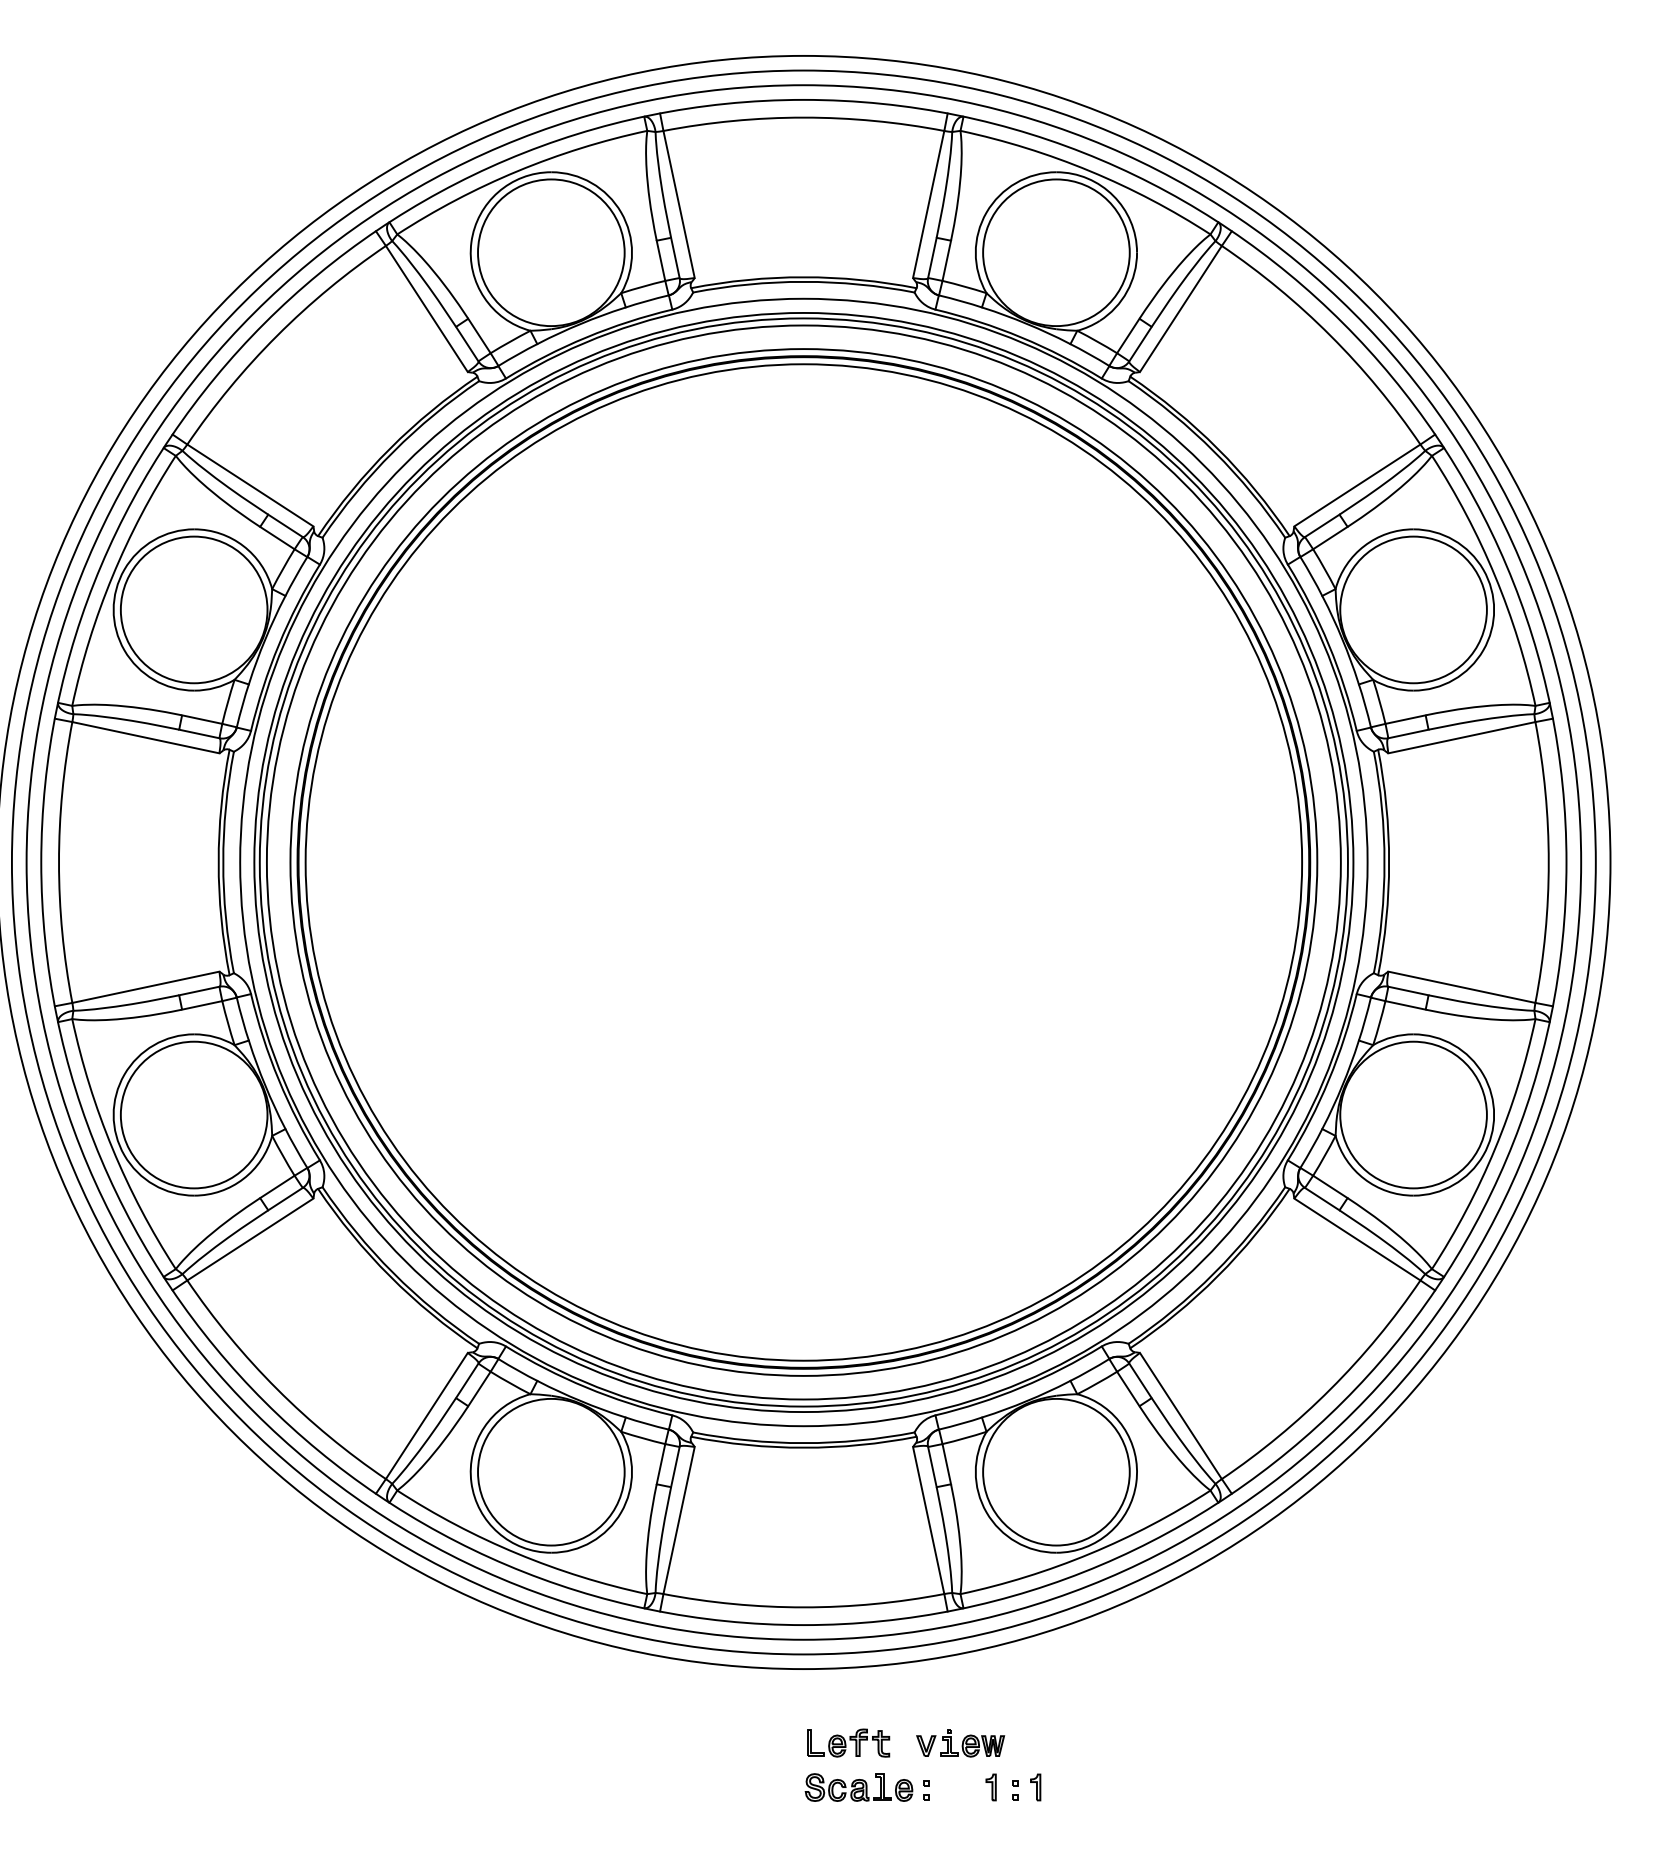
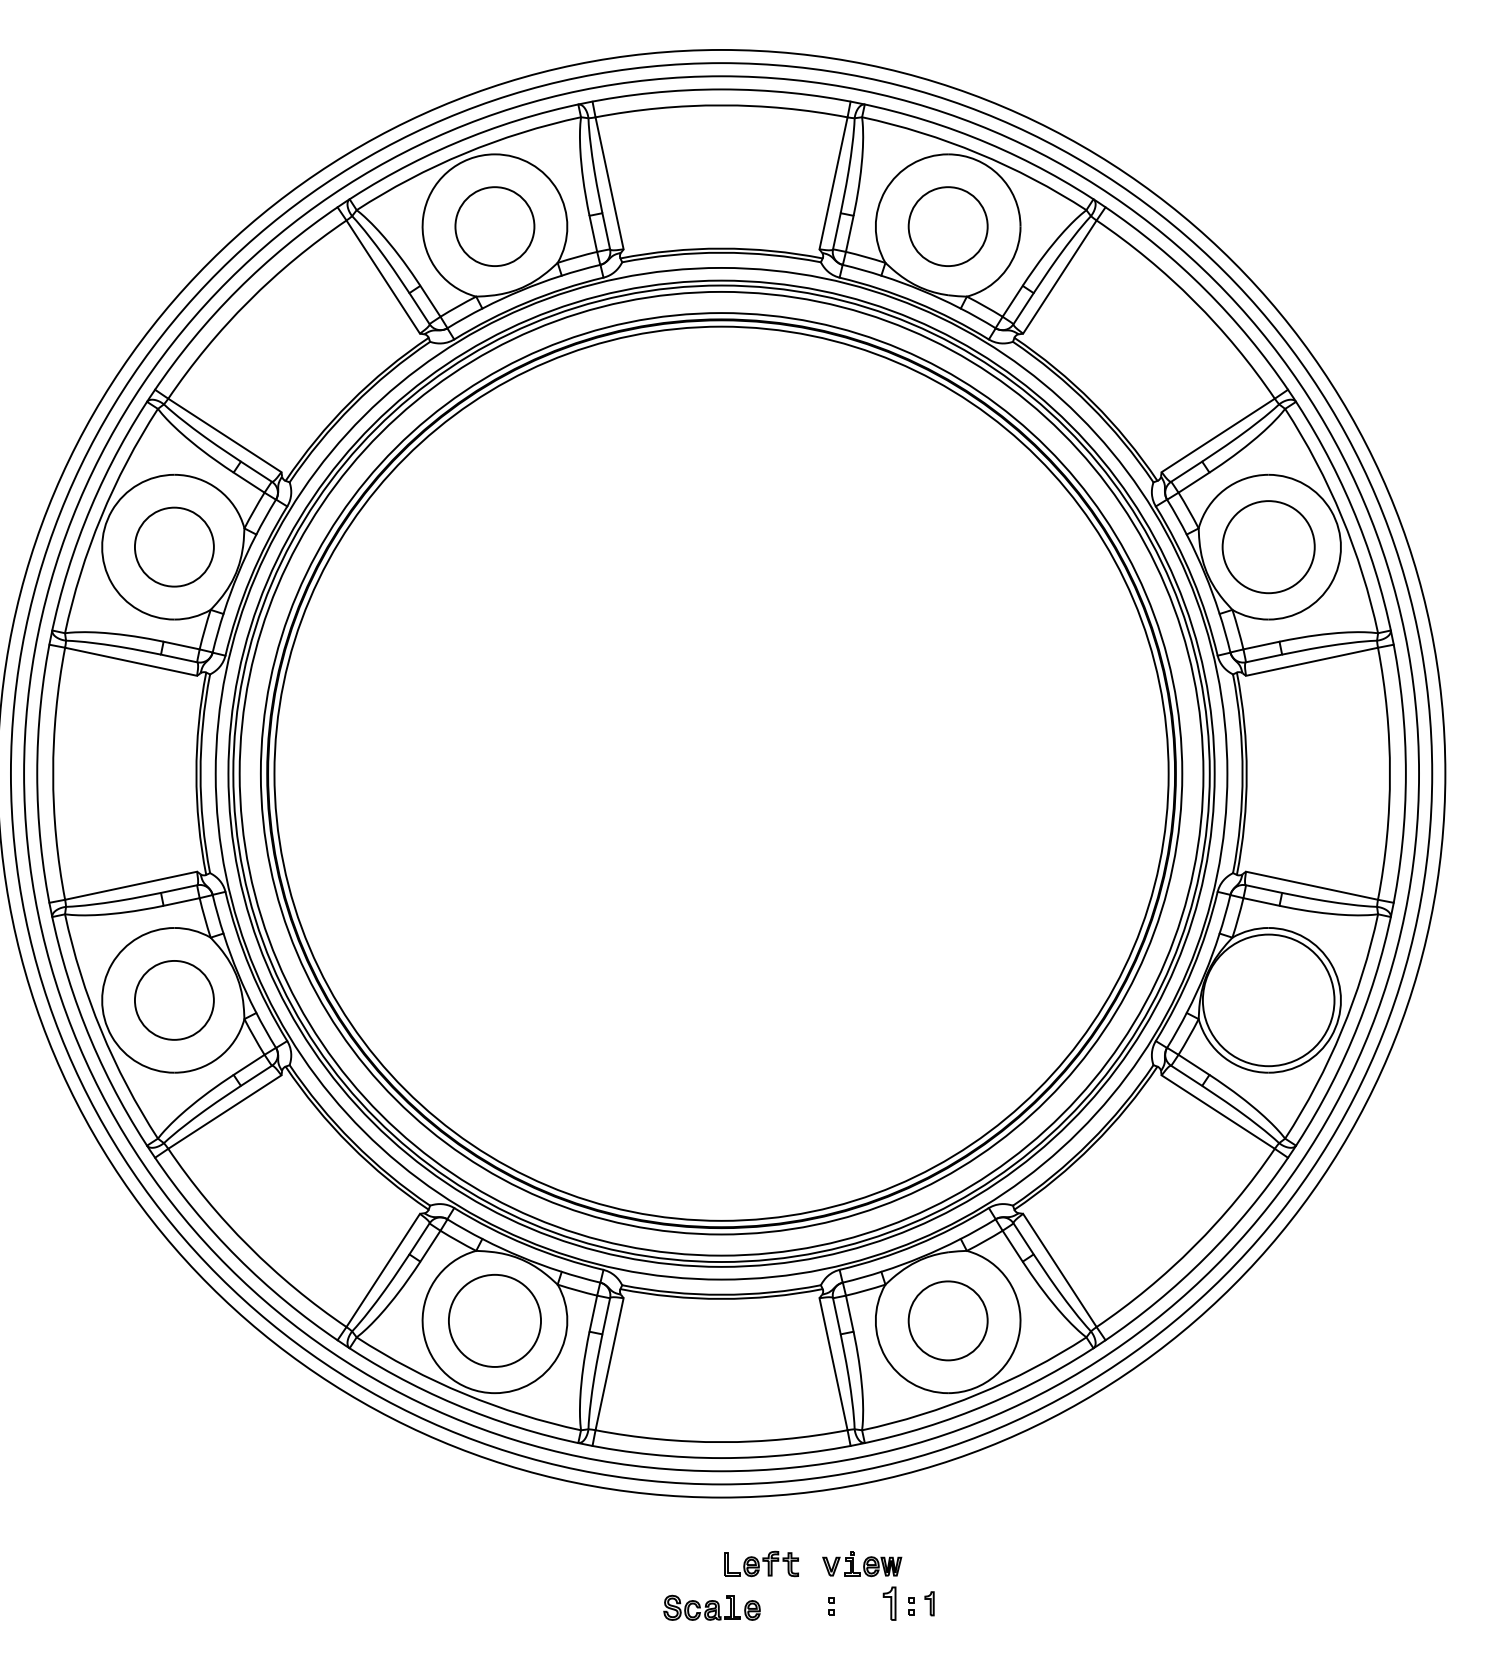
circle: (550, 252) -> (494, 226), size x0.6
circle: (1055, 252) -> (947, 226), size x0.6
circle: (194, 609) -> (174, 546), size x0.6
circle: (1413, 609) -> (1268, 546), size x0.7
circle: (194, 1115) -> (174, 1000), size x0.6
circle: (550, 1471) -> (494, 1320), size x0.7
circle: (1055, 1471) -> (947, 1320), size x0.6
part: (858, 1787) -> (711, 1607), moved
part: (991, 1787) -> (889, 1603), size x1.4

